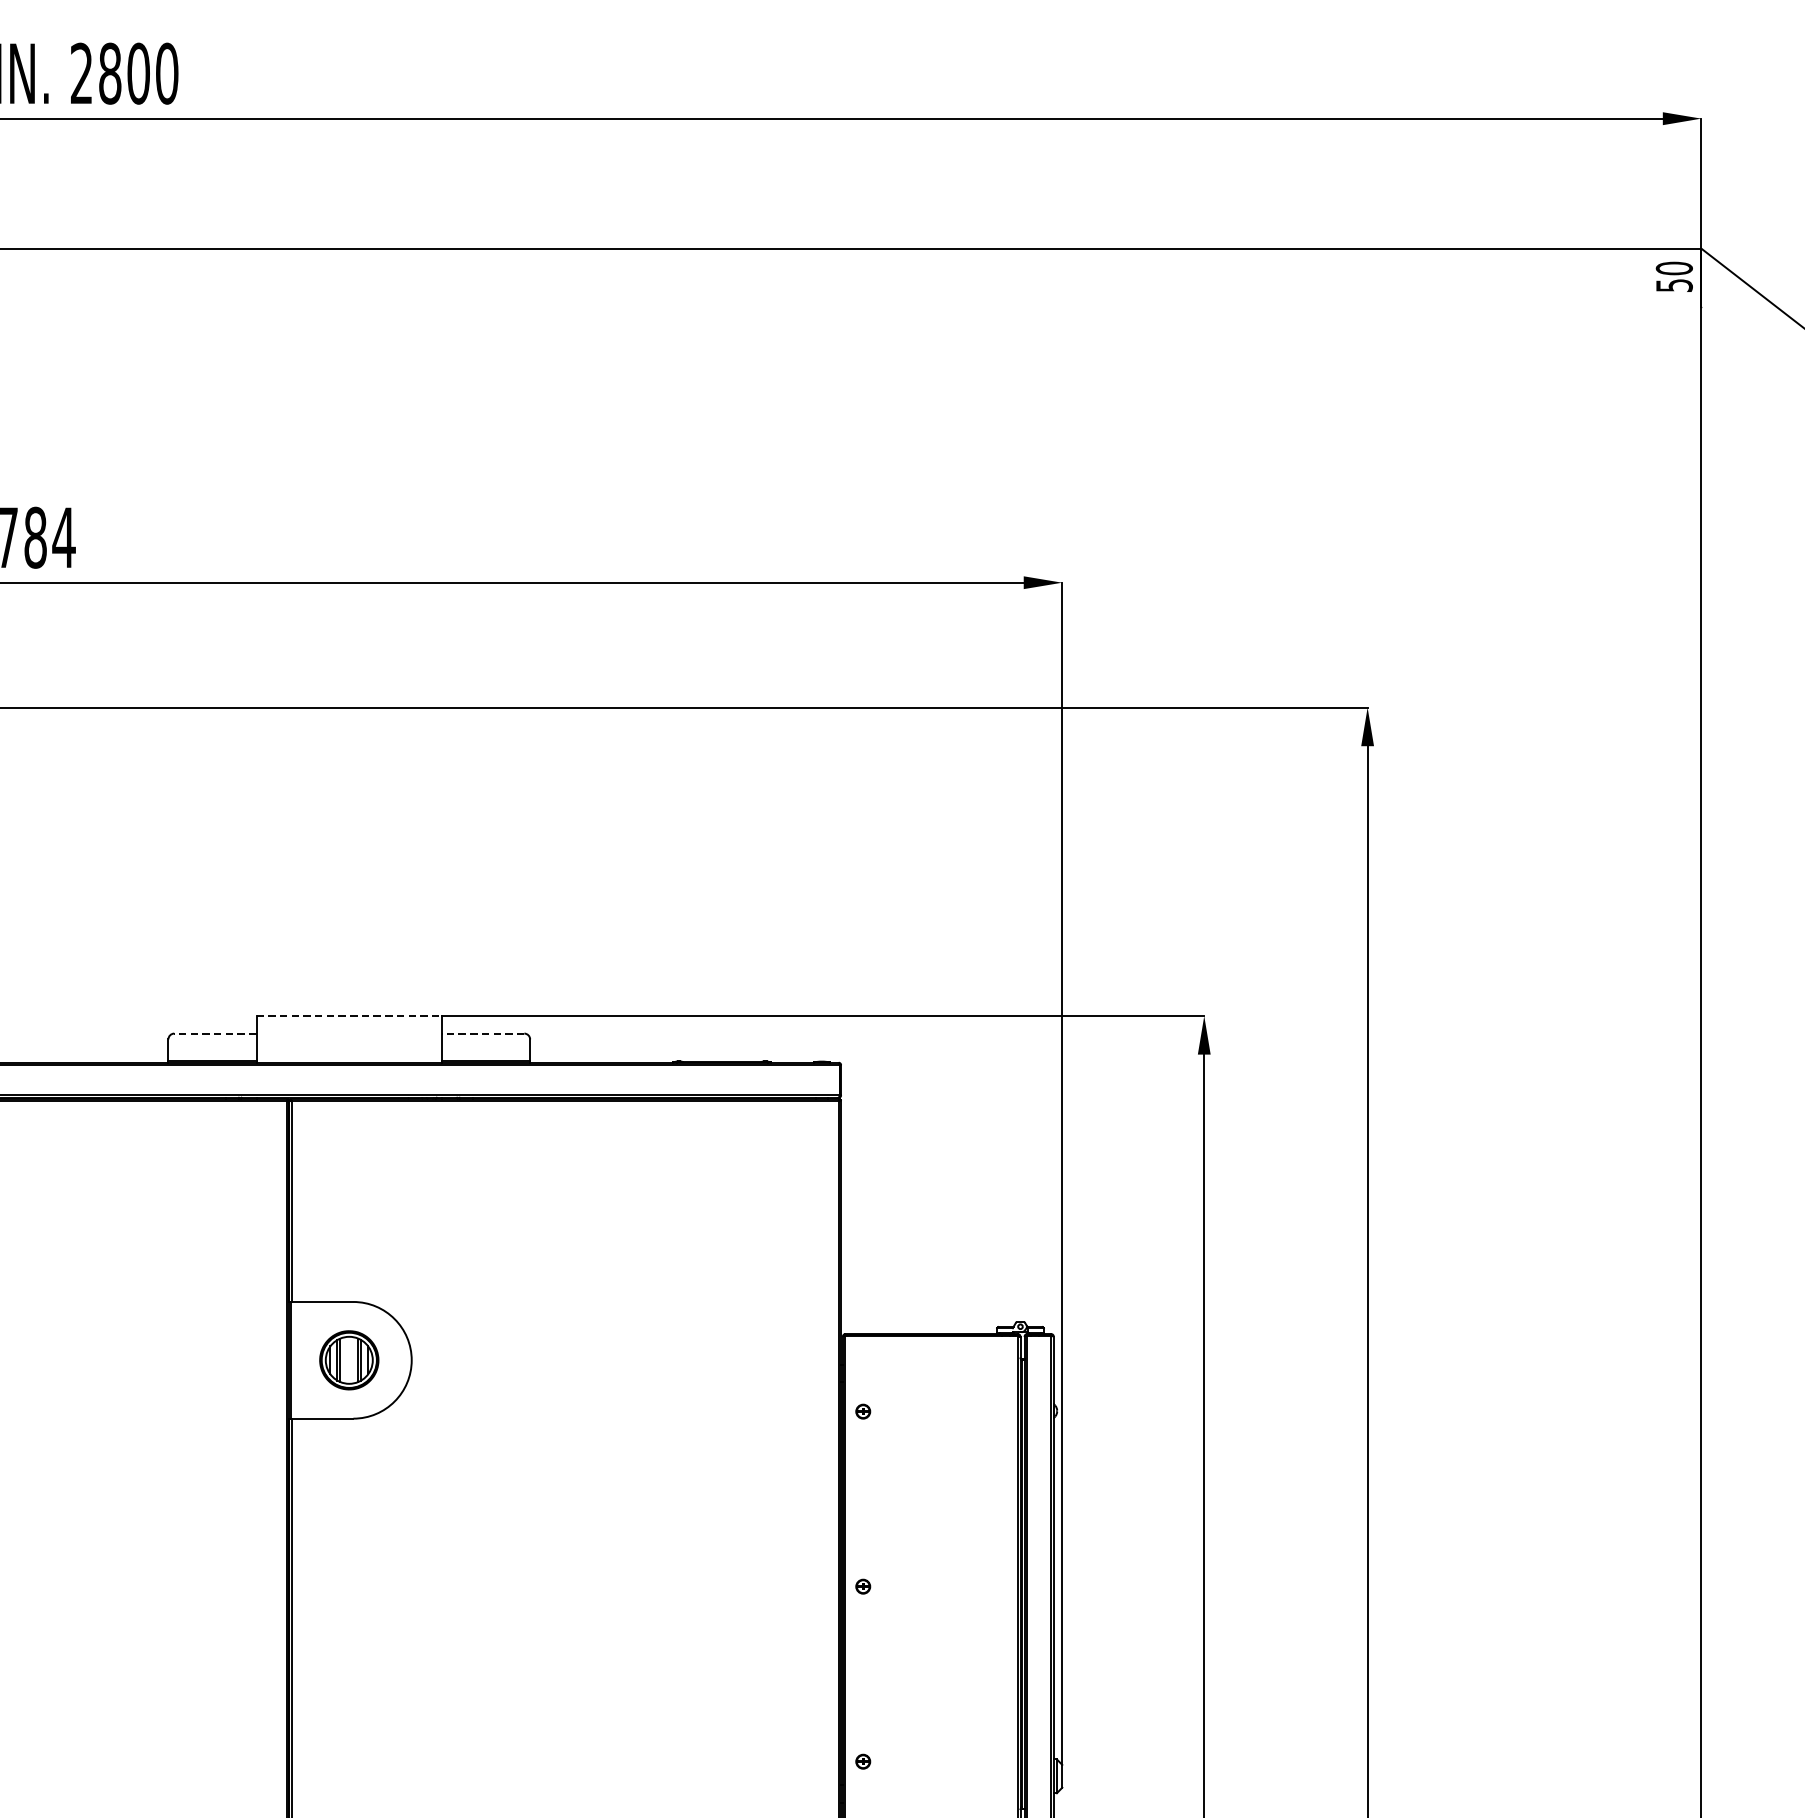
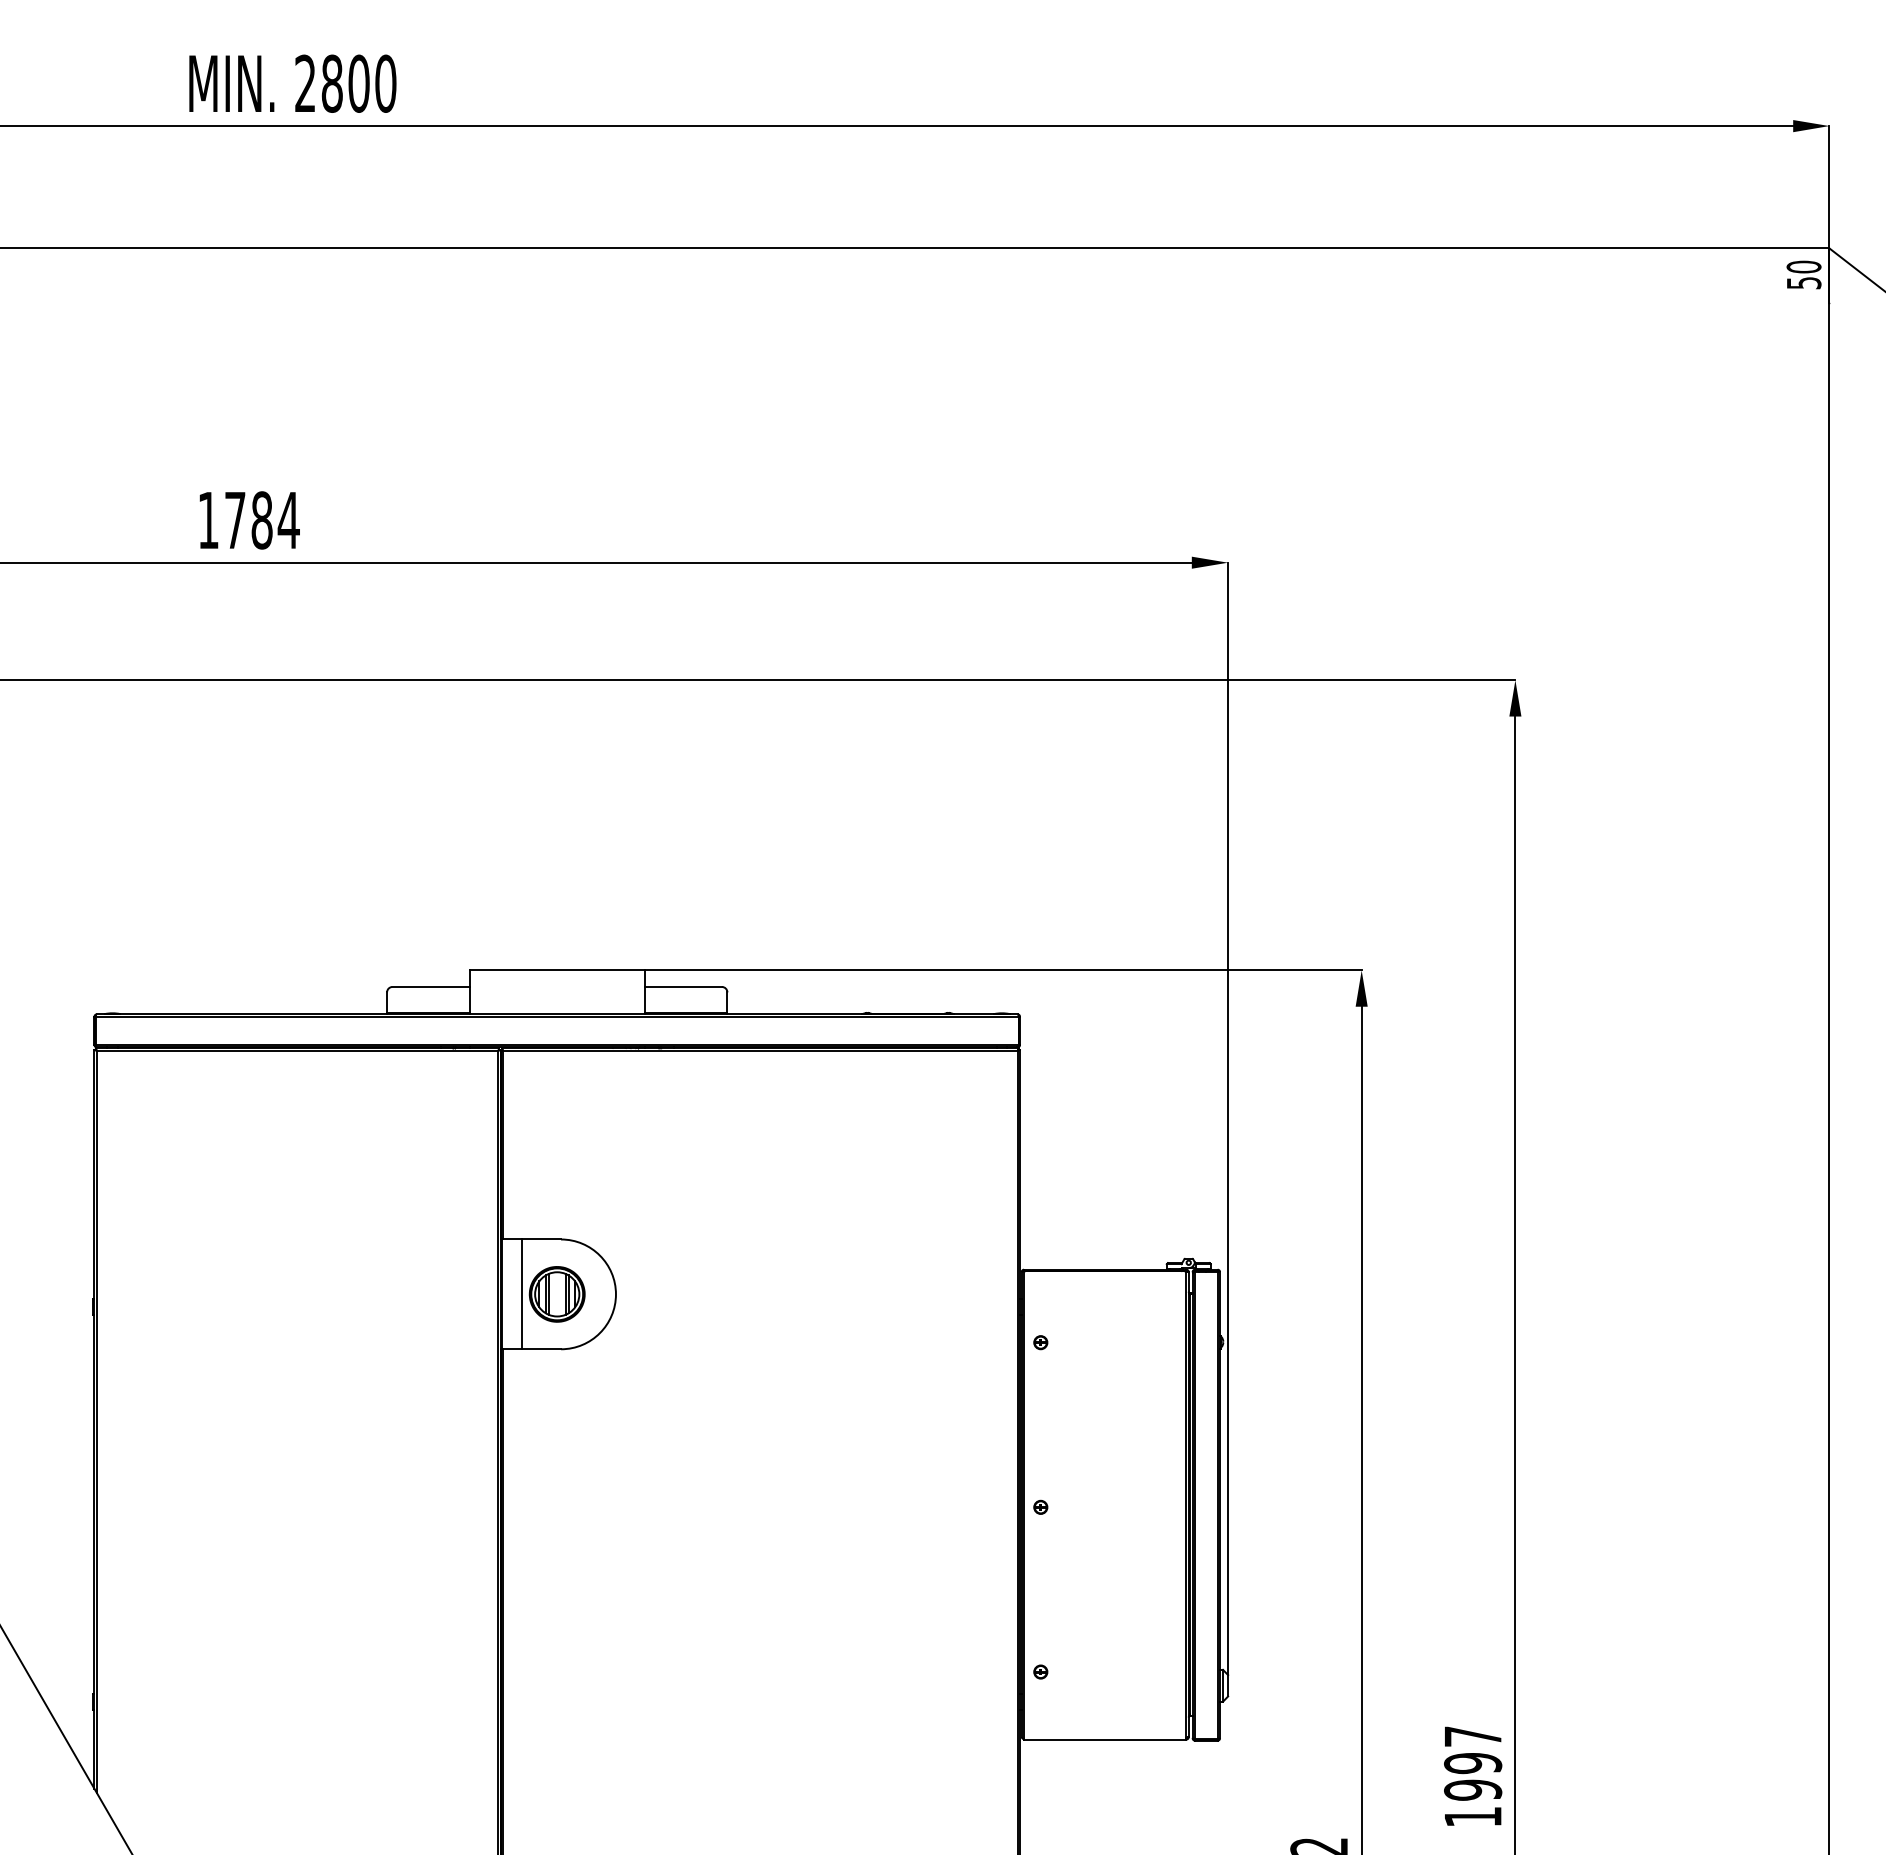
line: (349, 1016) -> (557, 970), dashed -> solid
line: (215, 1033) -> (431, 986), dashed -> solid
line: (483, 1033) -> (683, 986), dashed -> solid
line: (311, 1360) -> (521, 1294), added

